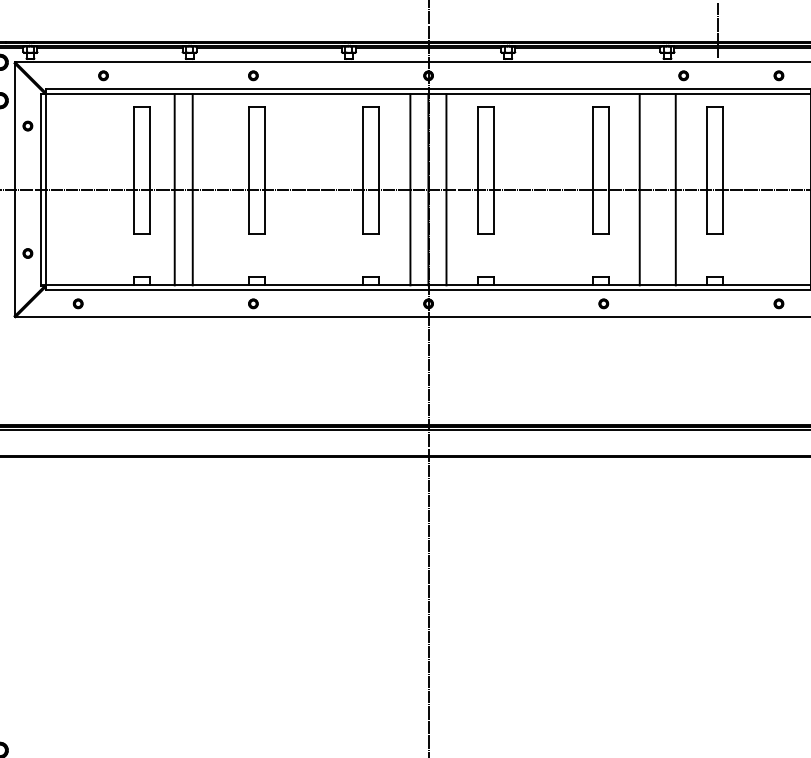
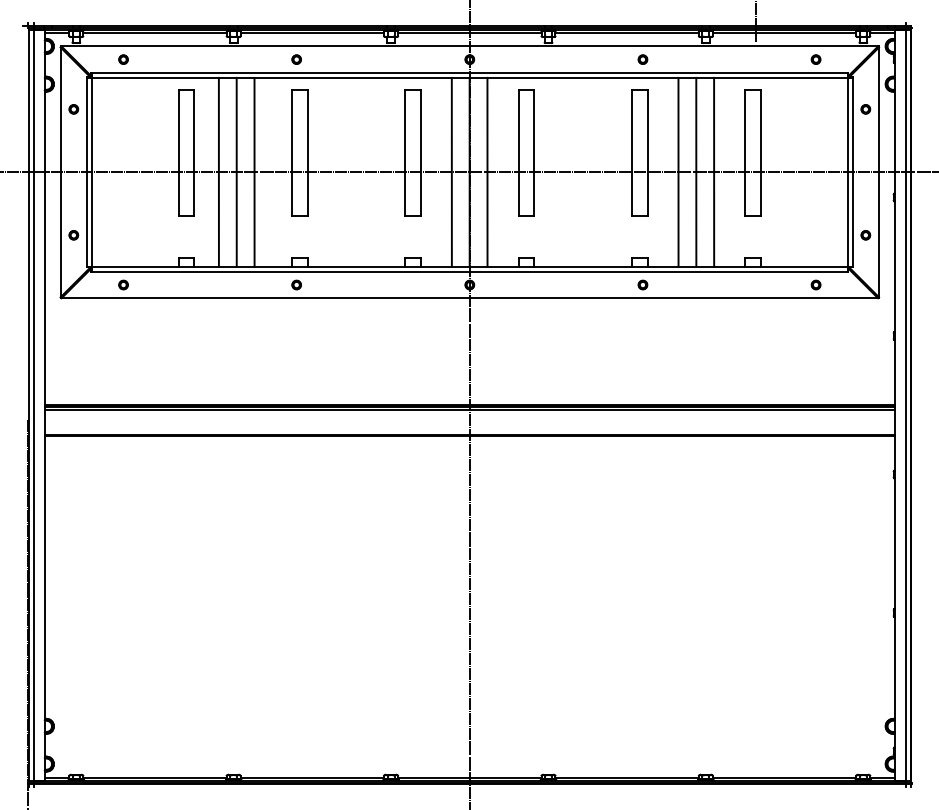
part: (103, 75) -> (123, 59), moved
part: (683, 75) -> (642, 59), moved
line: (210, 188) -> (254, 171), added
line: (657, 188) -> (696, 171), added

